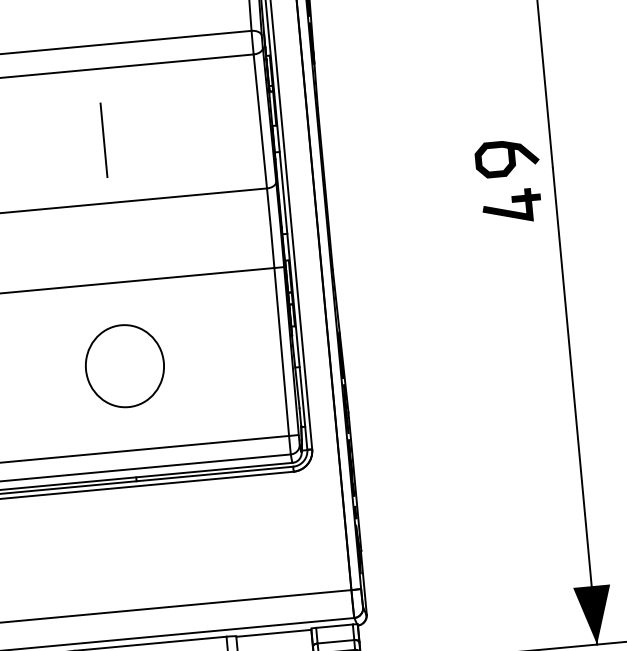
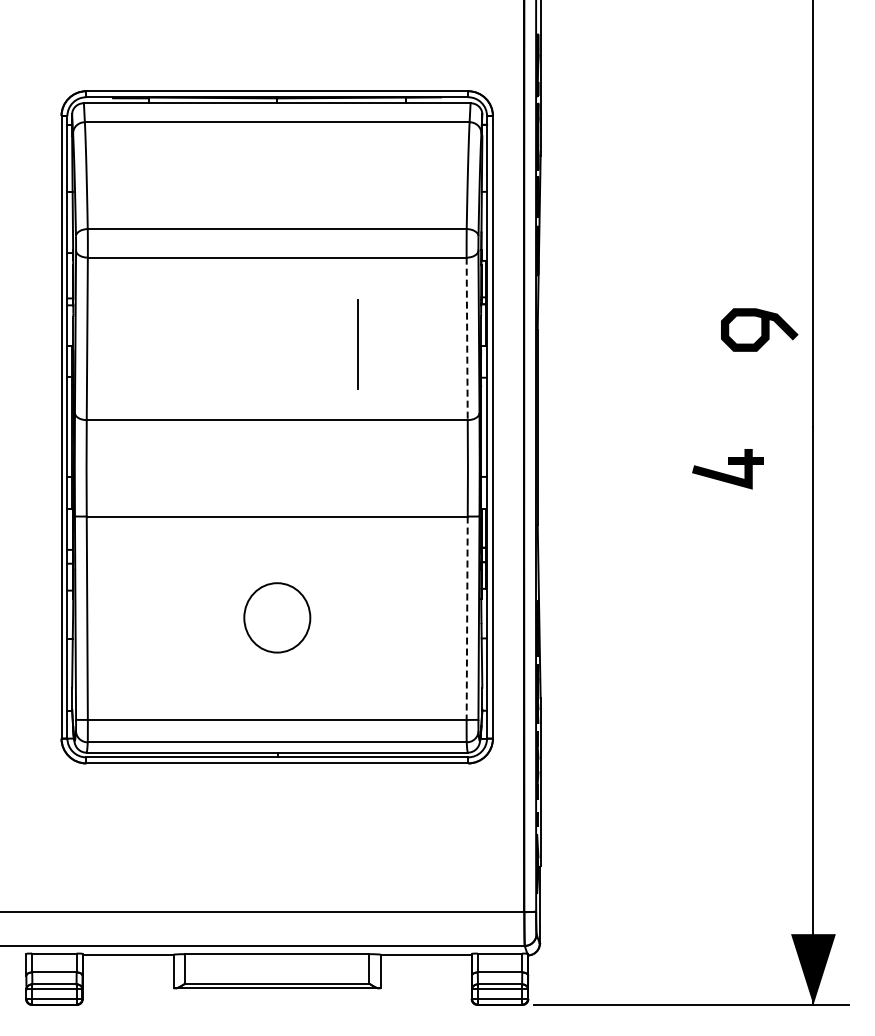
line: (260, 121) -> (467, 339), solid -> dashed
line: (103, 140) -> (357, 344), moved
curve: (508, 158) -> (761, 329), moved
part: (511, 206) -> (727, 469), moved
line: (282, 352) -> (467, 618), solid -> dashed
part: (125, 365) -> (277, 617), size x0.7

